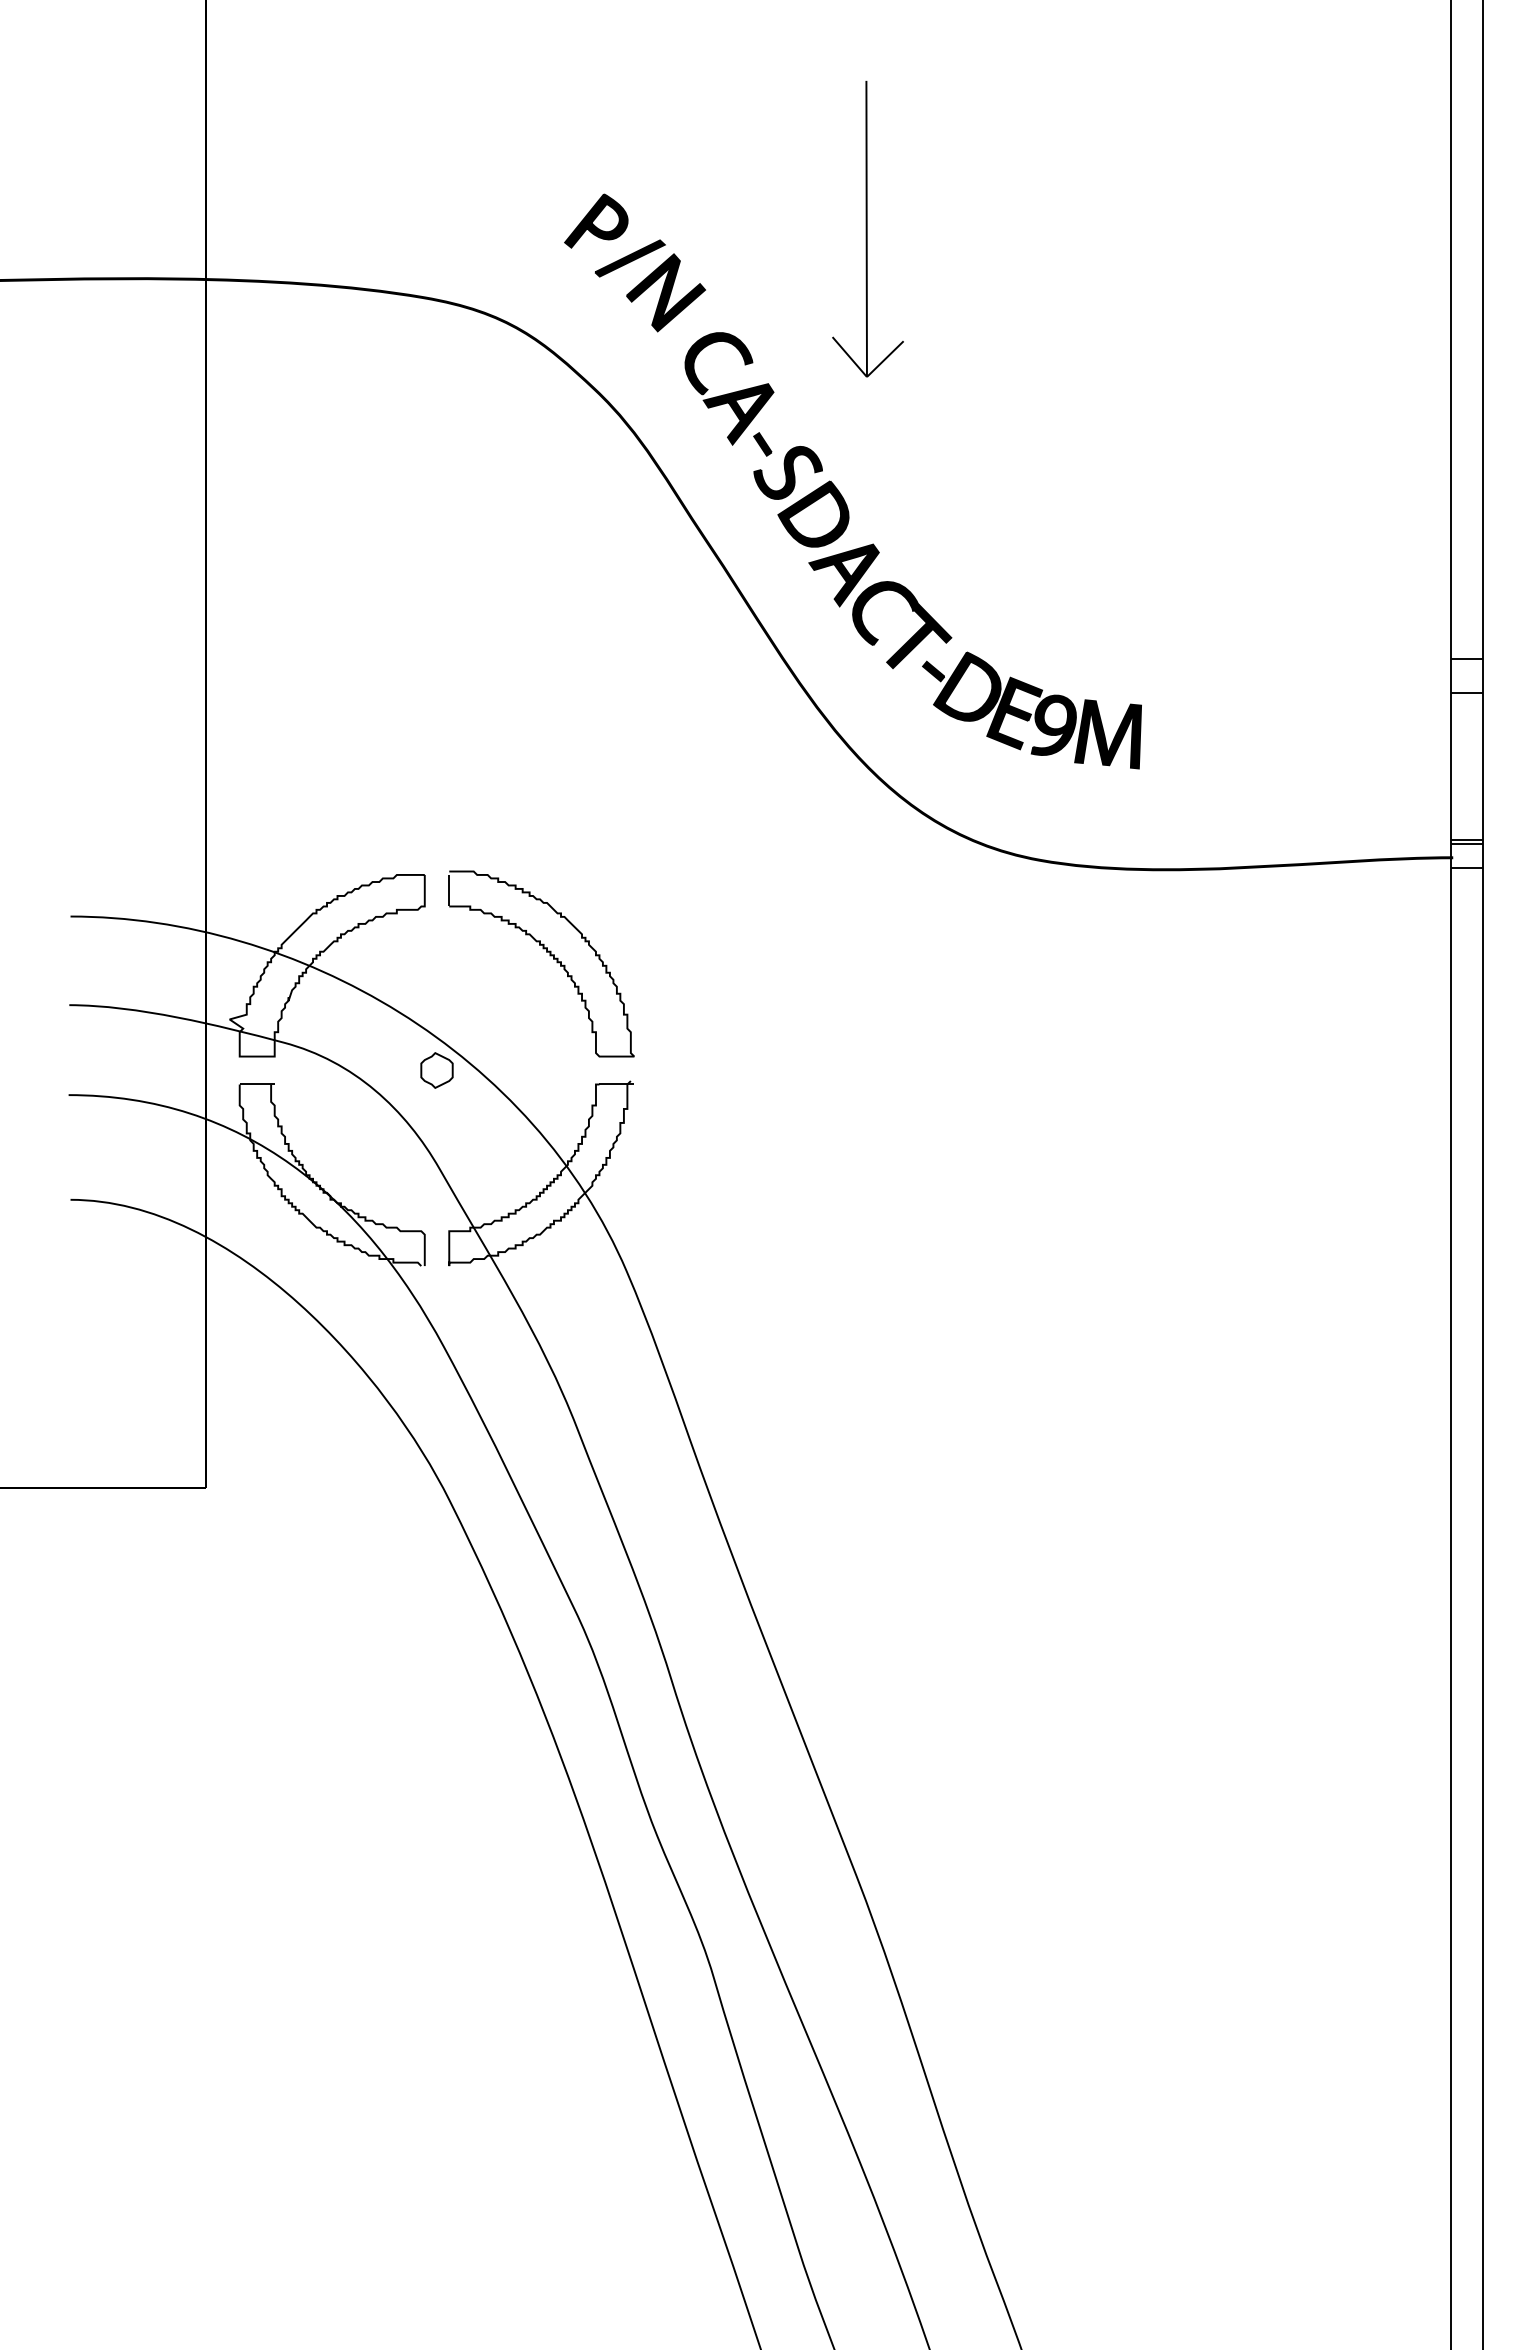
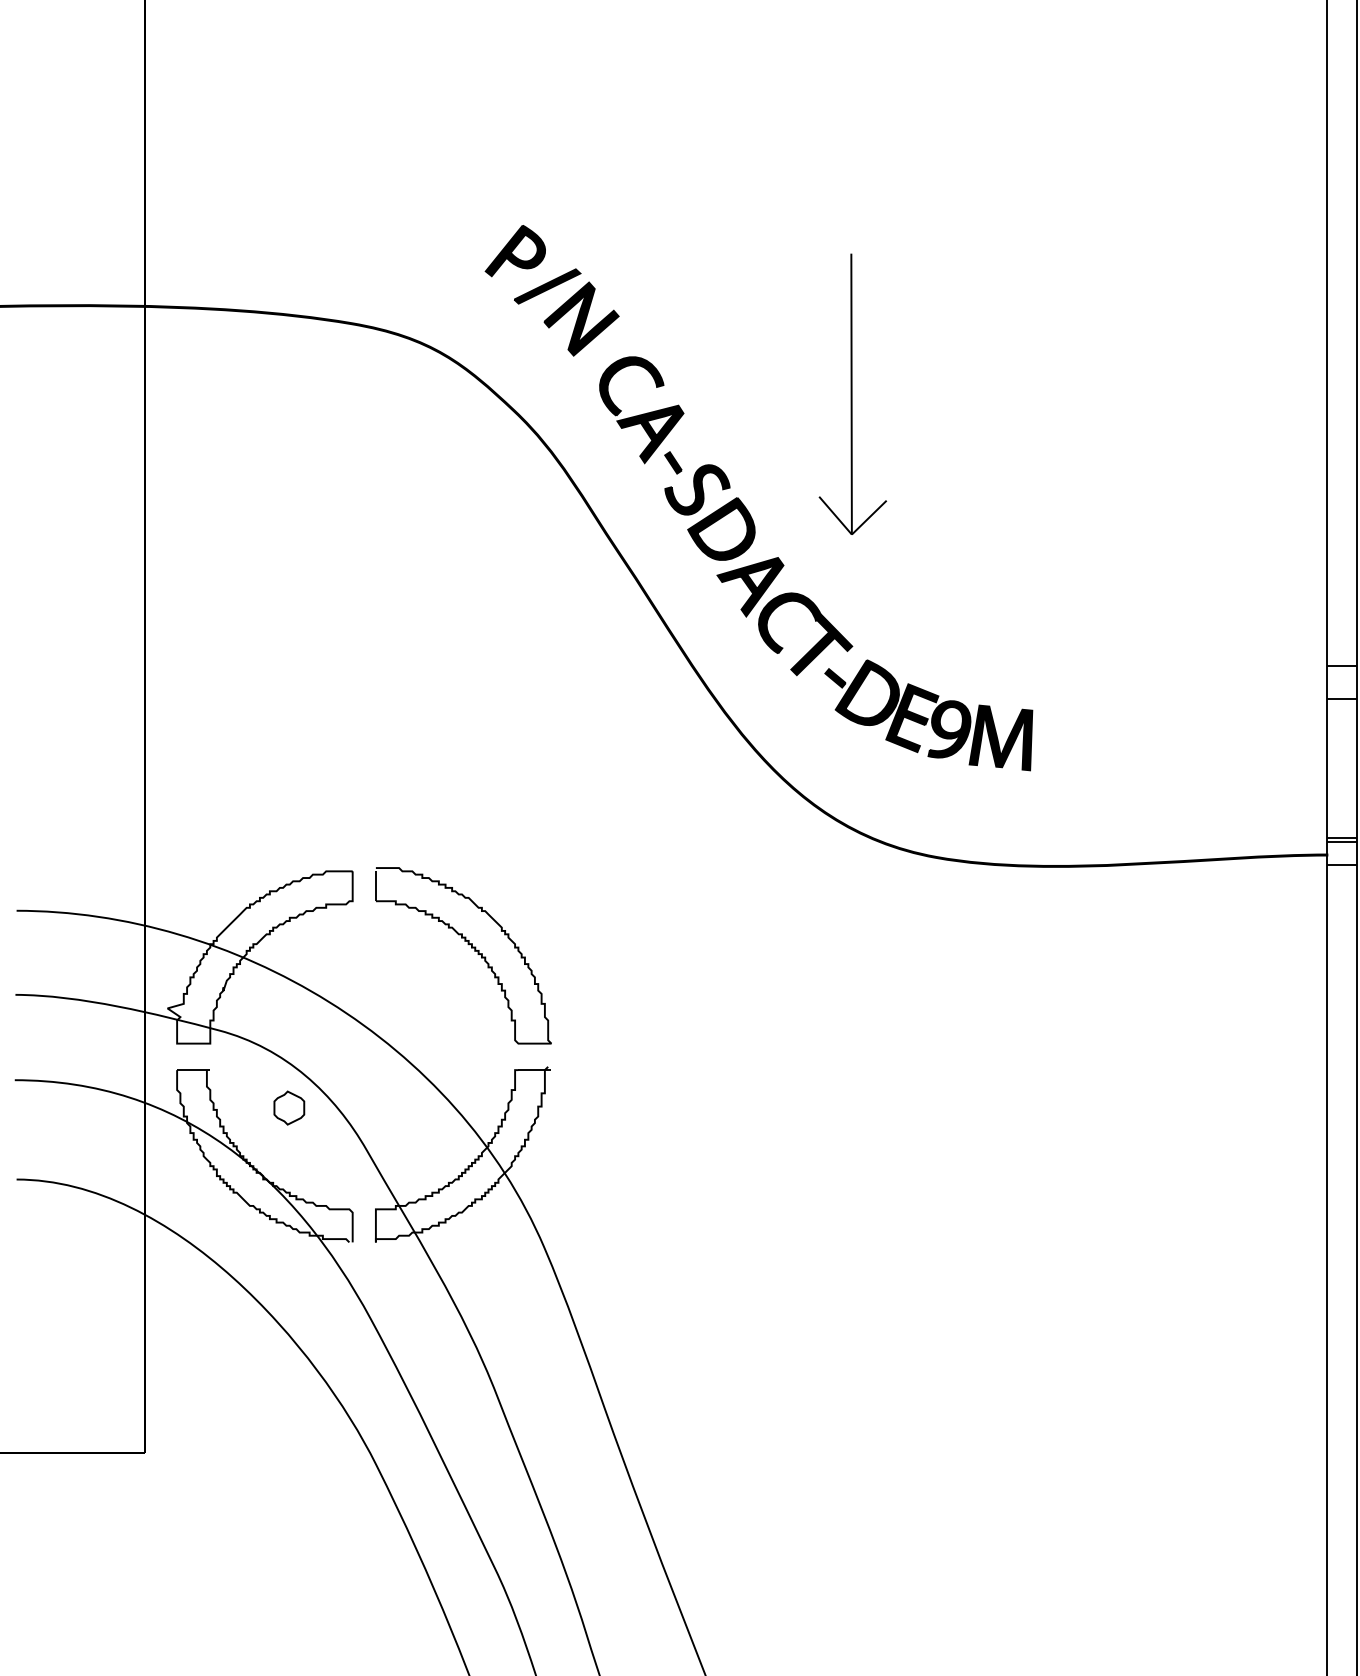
part: (867, 228) -> (852, 393), moved
part: (436, 1070) -> (288, 1108), moved

